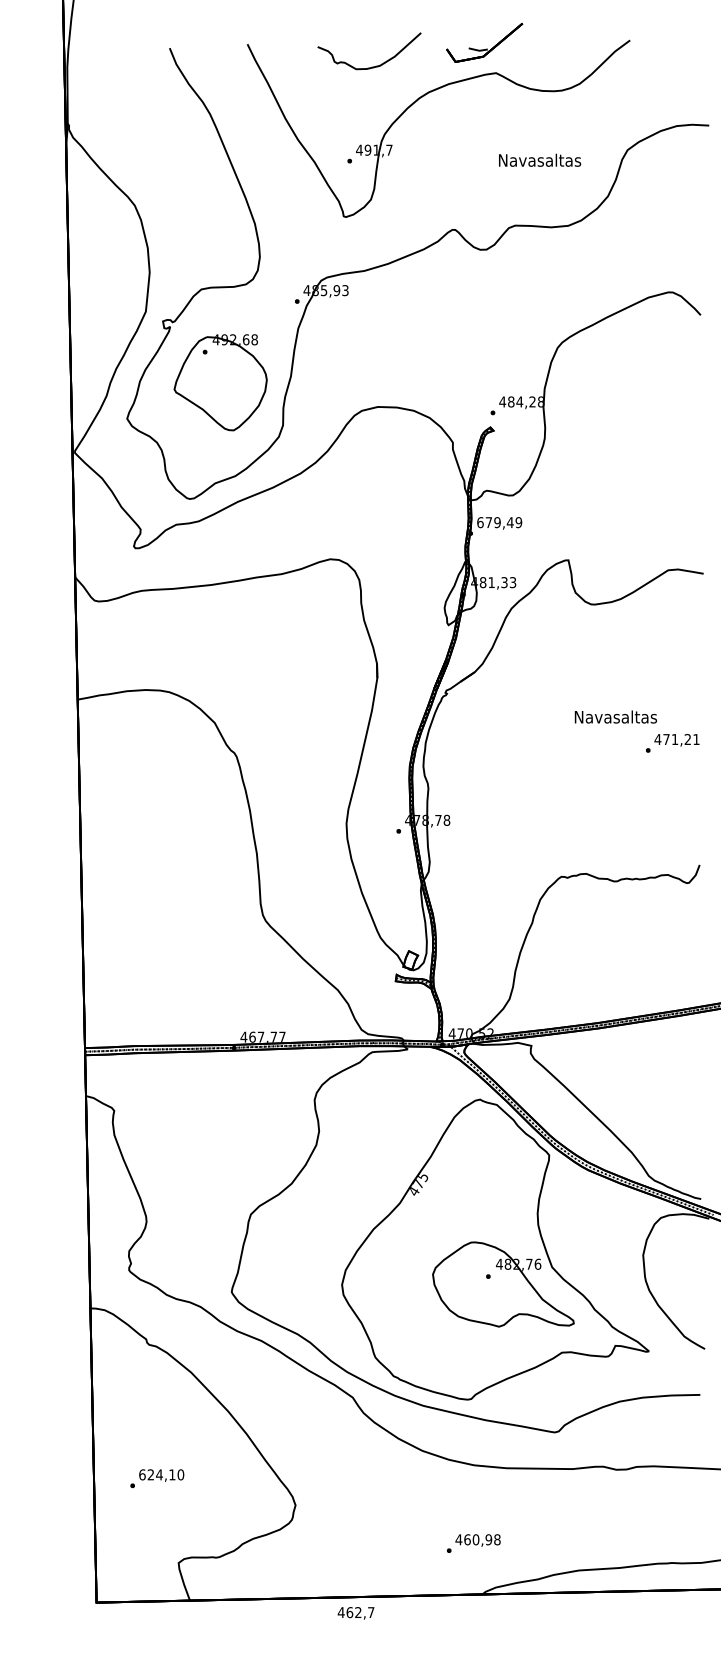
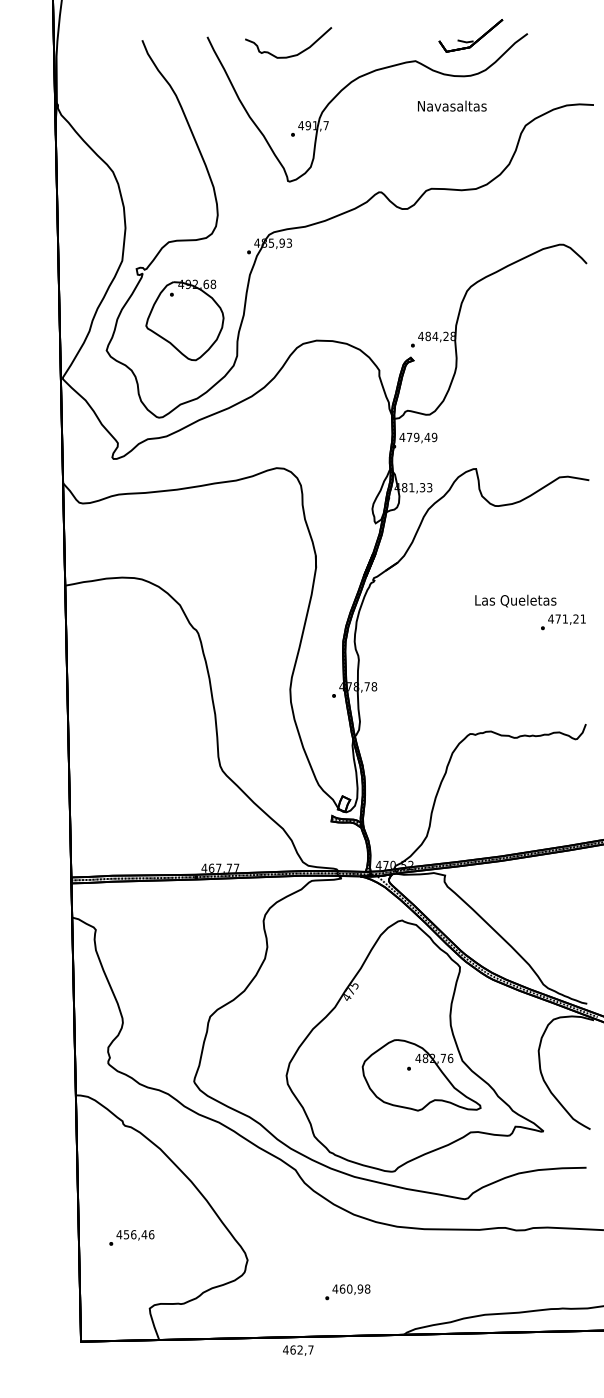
part: (484, 42) -> (470, 35), moved
curve: (371, 66) -> (290, 55), moved
text: (540, 159) -> (452, 105), moved
text: (480, 522) -> (402, 437), 679,49 -> 479,49
text: (615, 717) -> (515, 600), Navasaltas -> Las Queletas
text: (161, 1474) -> (135, 1234), 624,10 -> 456,46
text: (473, 1543) -> (347, 1292), moved

